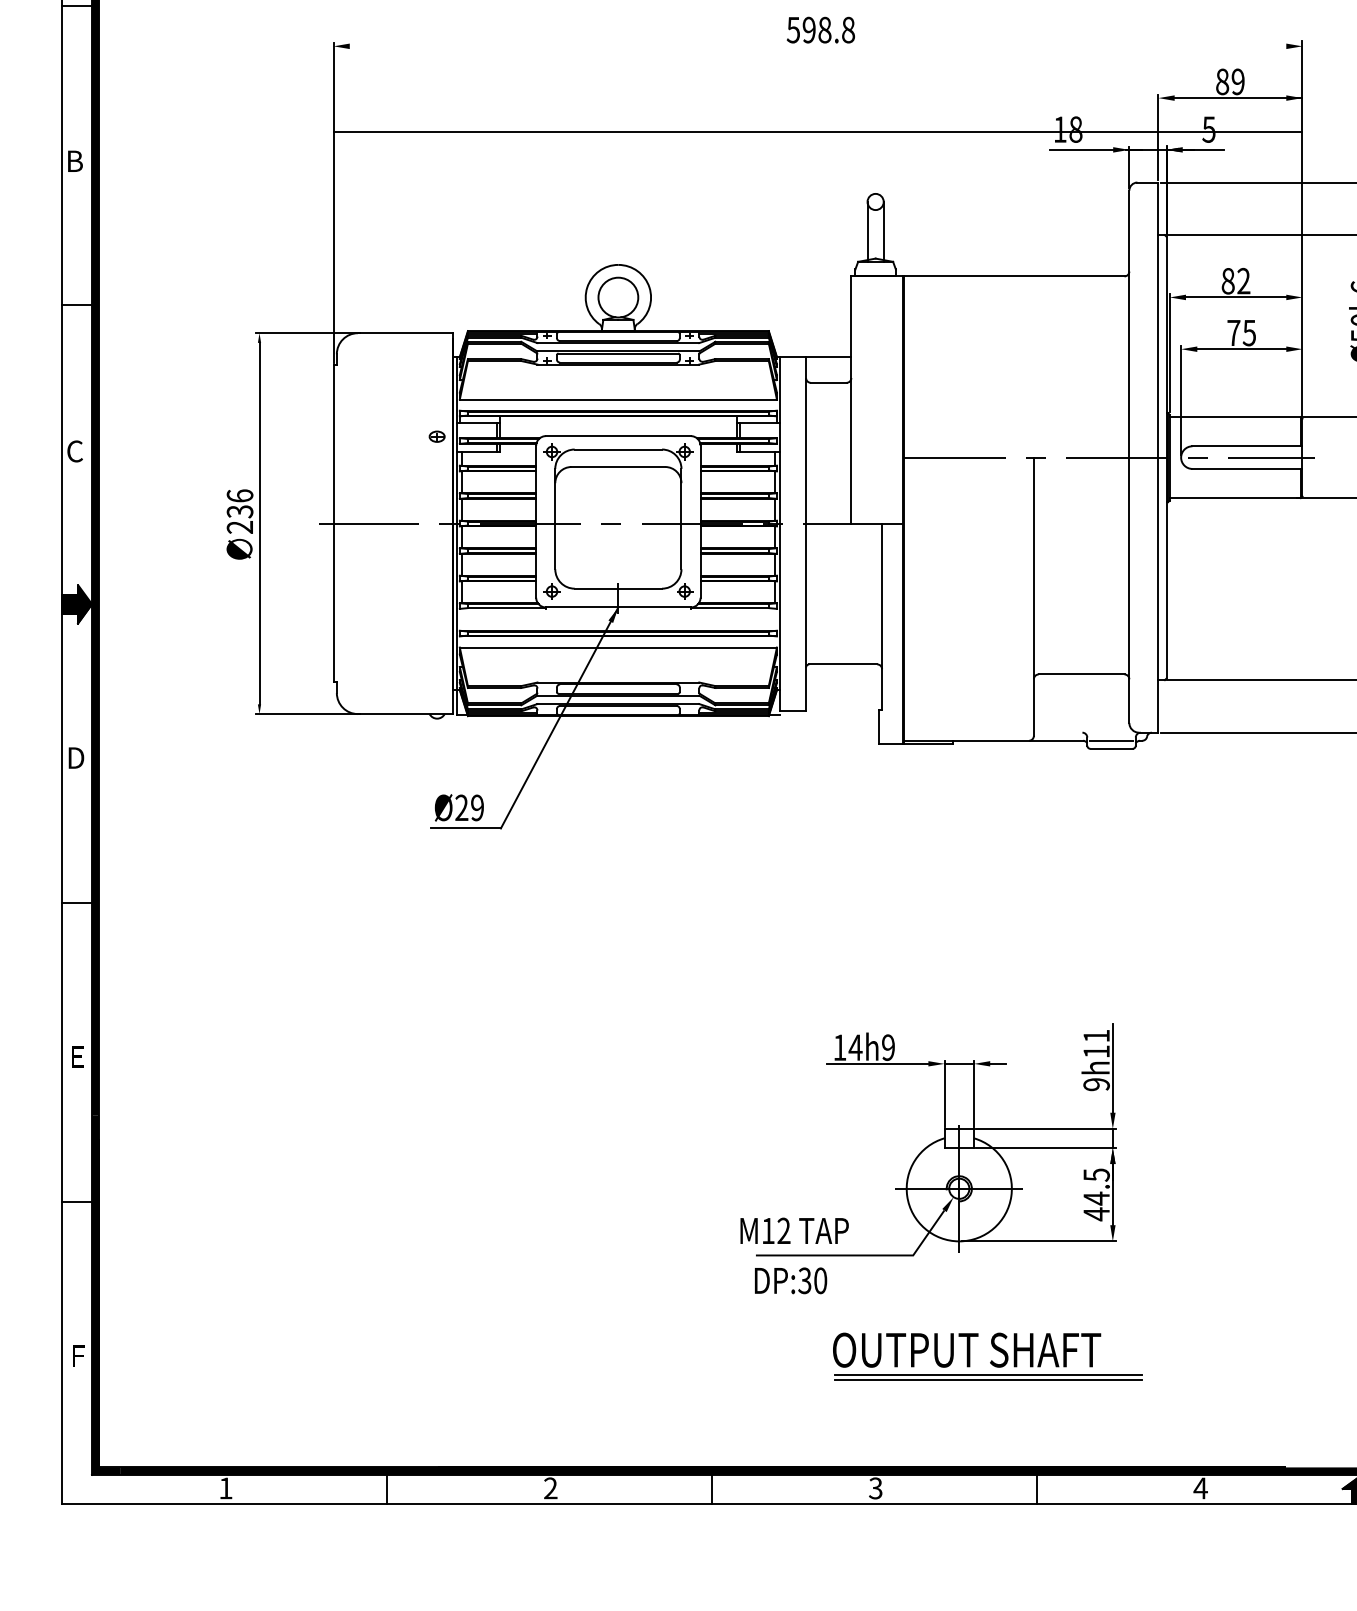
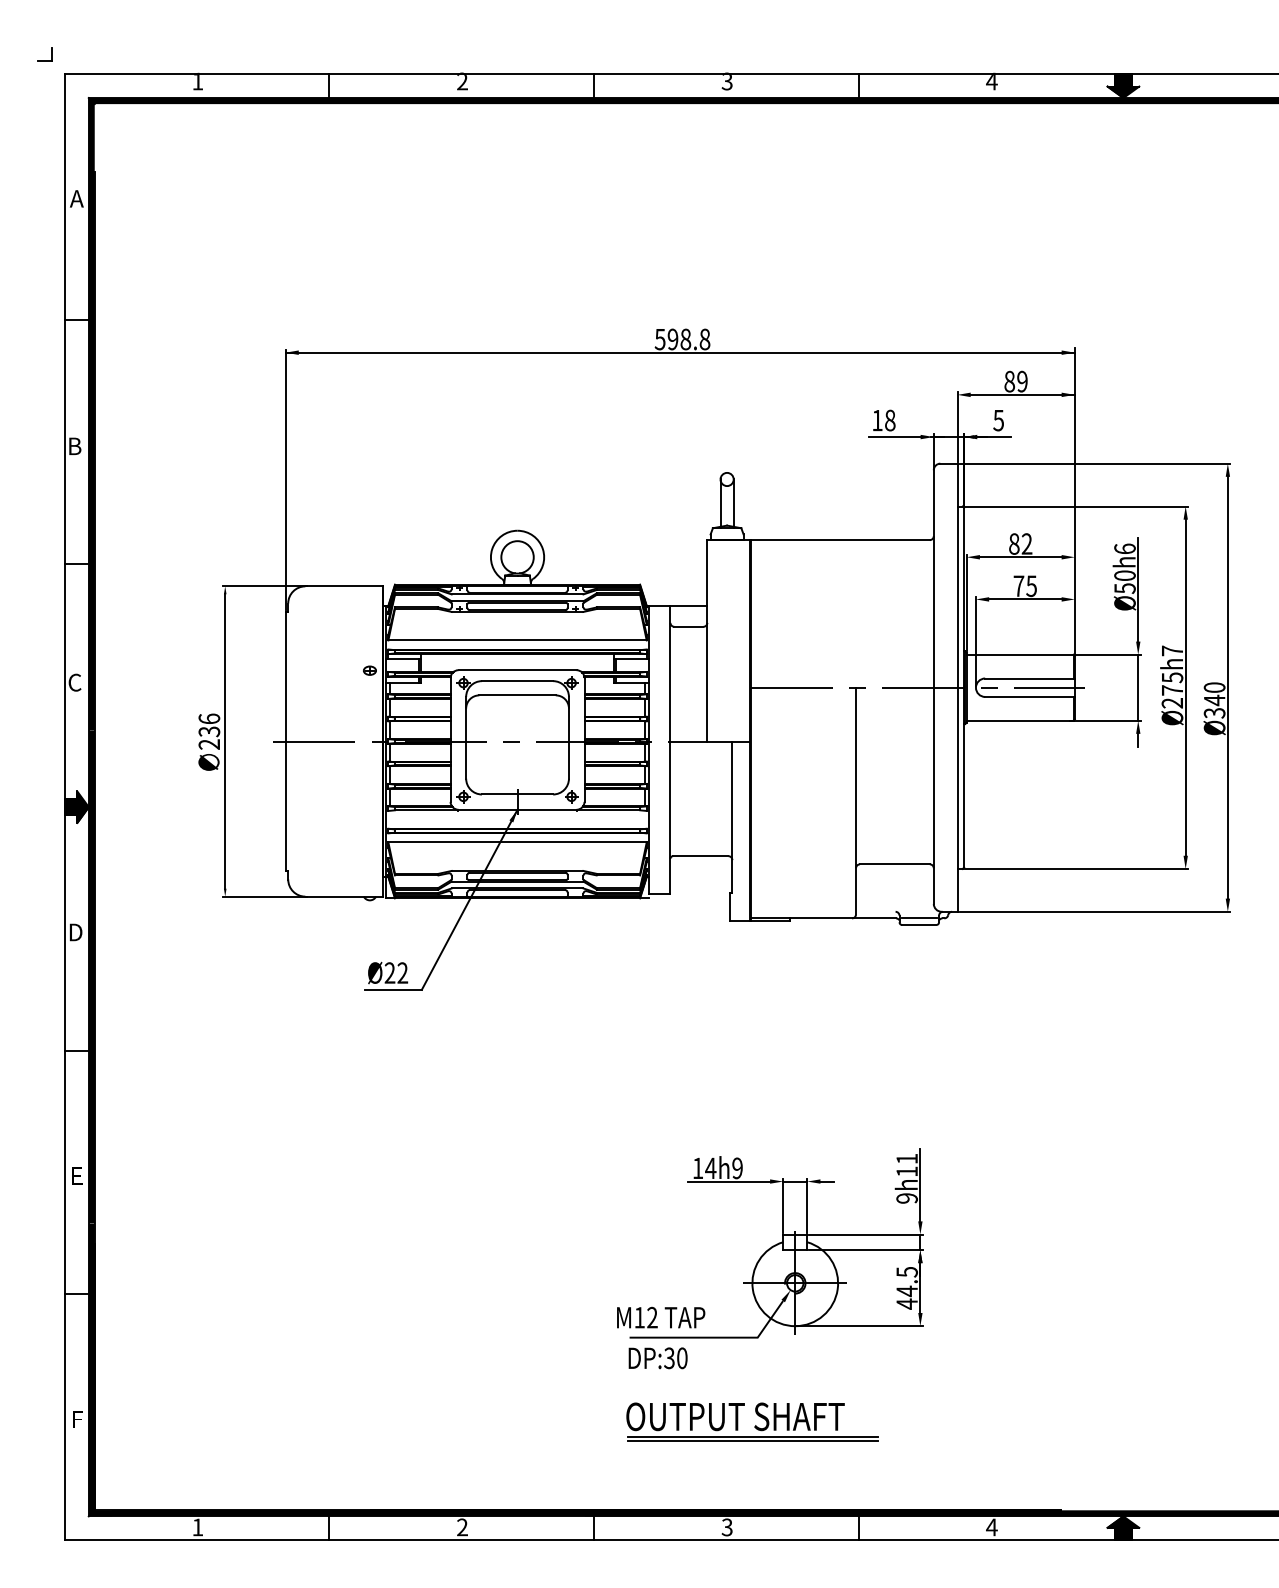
line: (817, 132) -> (679, 352), moved
text: (477, 807) -> (402, 972), Ø29 -> Ø22
part: (987, 1355) -> (752, 1421), moved

